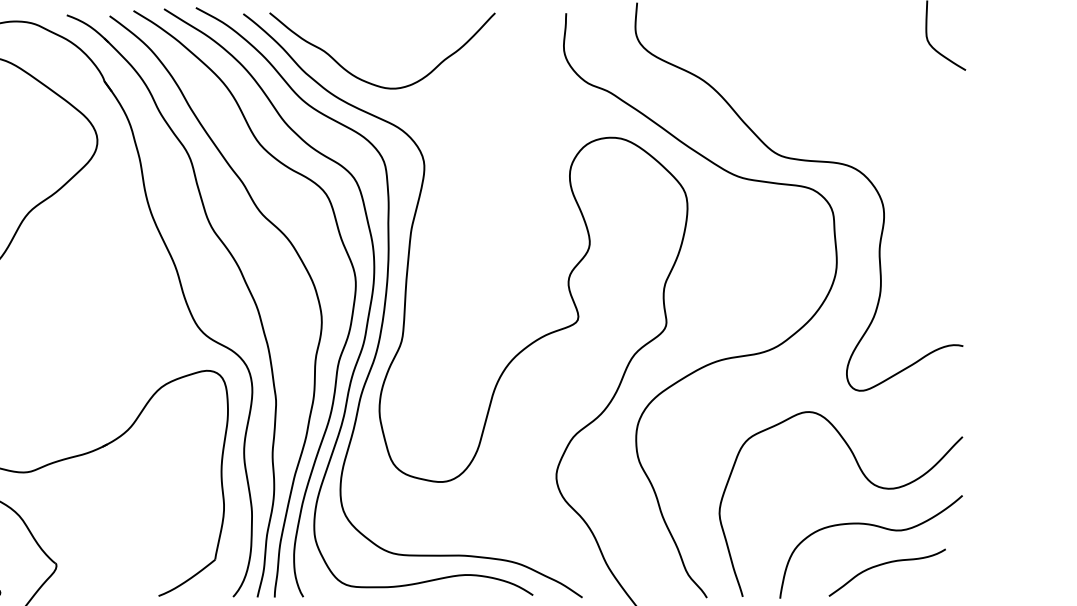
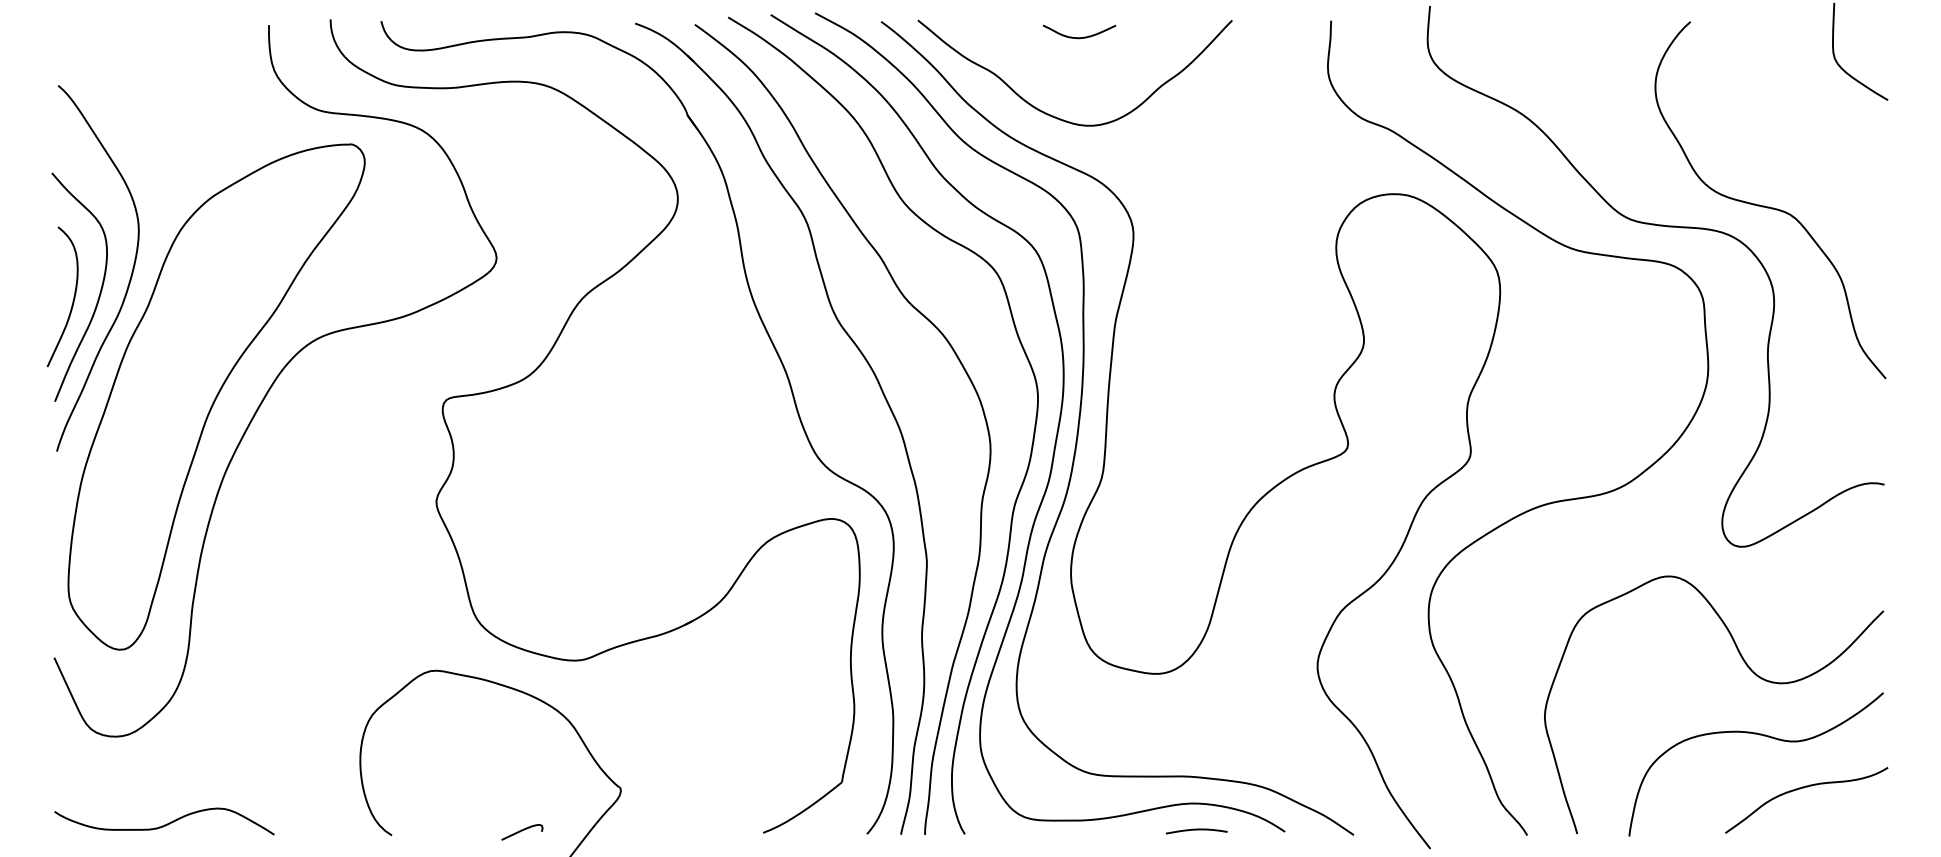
curve: (385, 25) -> (1079, 37), added
curve: (880, 146) -> (1769, 206), added
curve: (885, 564) -> (1803, 788), moved
curve: (469, 594) -> (1196, 830), added

